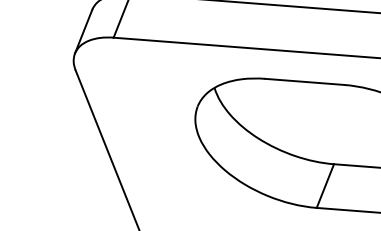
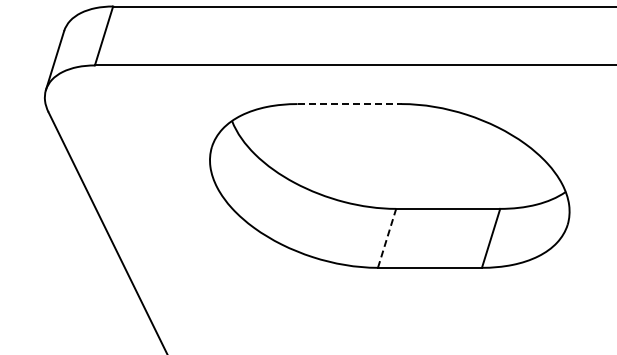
line: (304, 82) -> (349, 104), solid -> dashed
line: (325, 186) -> (387, 238), solid -> dashed

